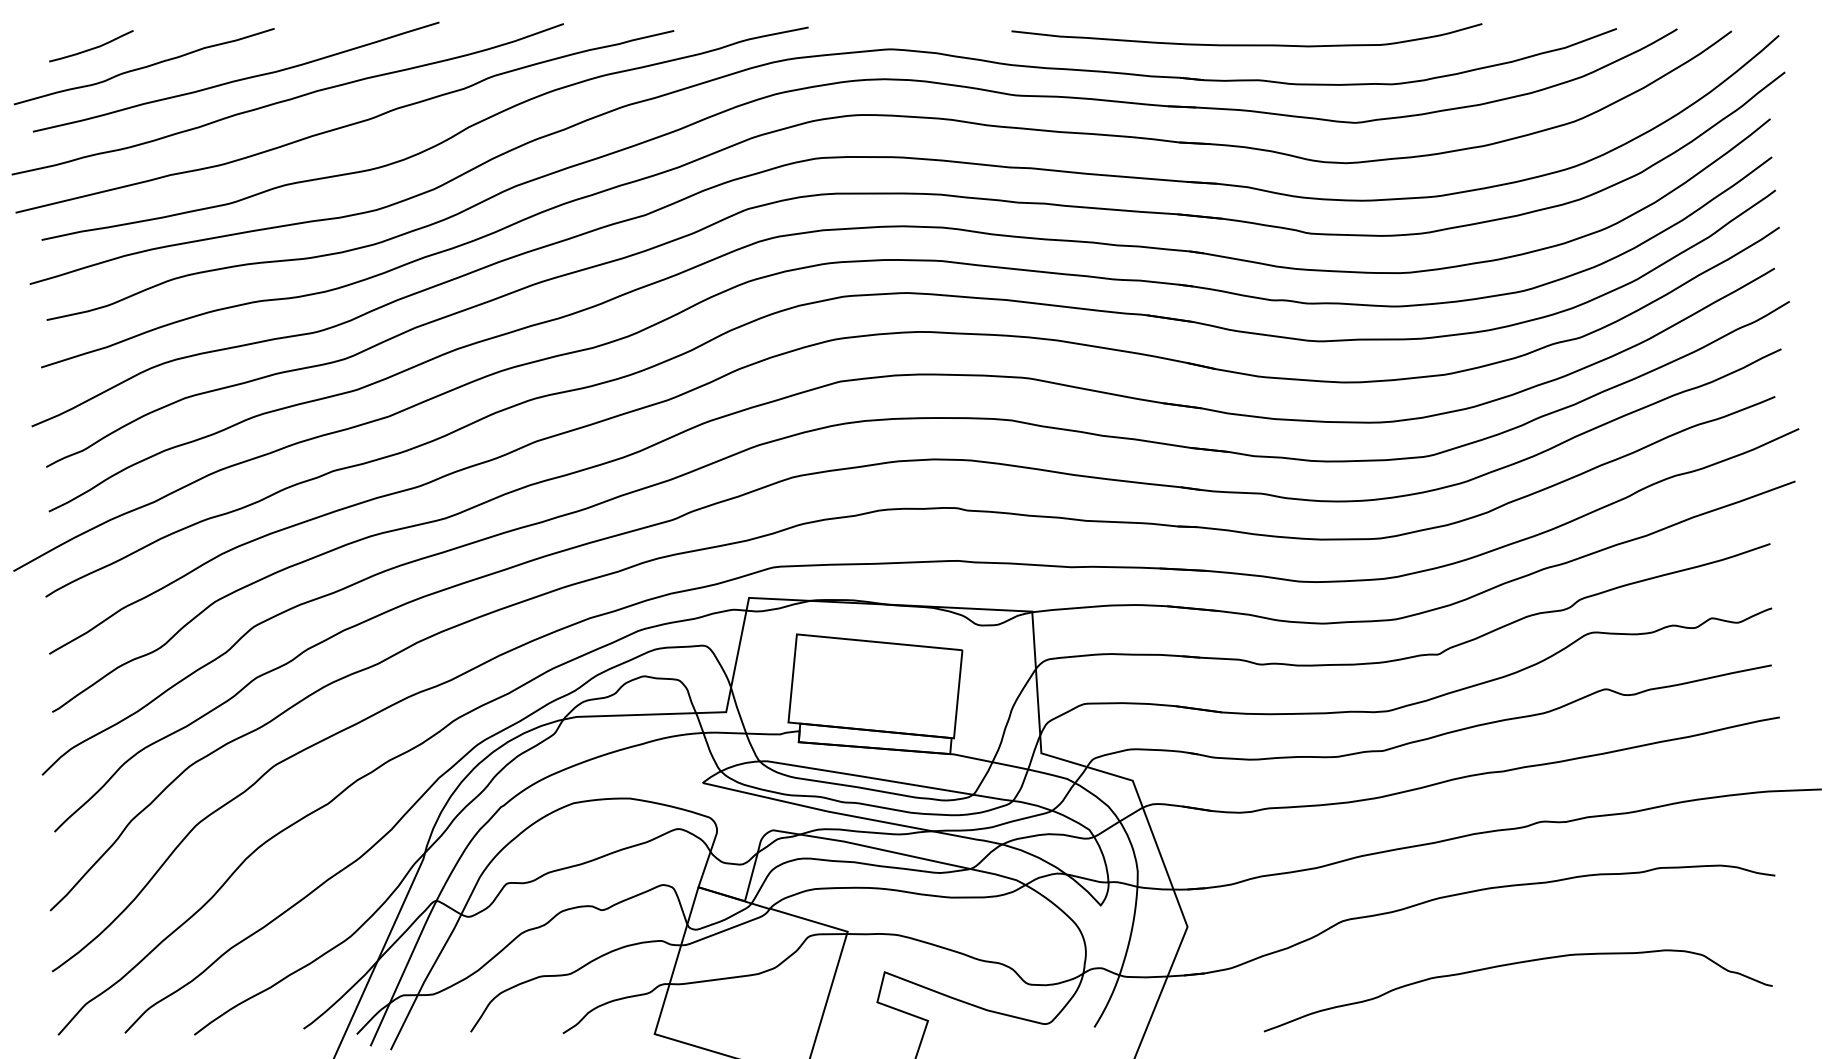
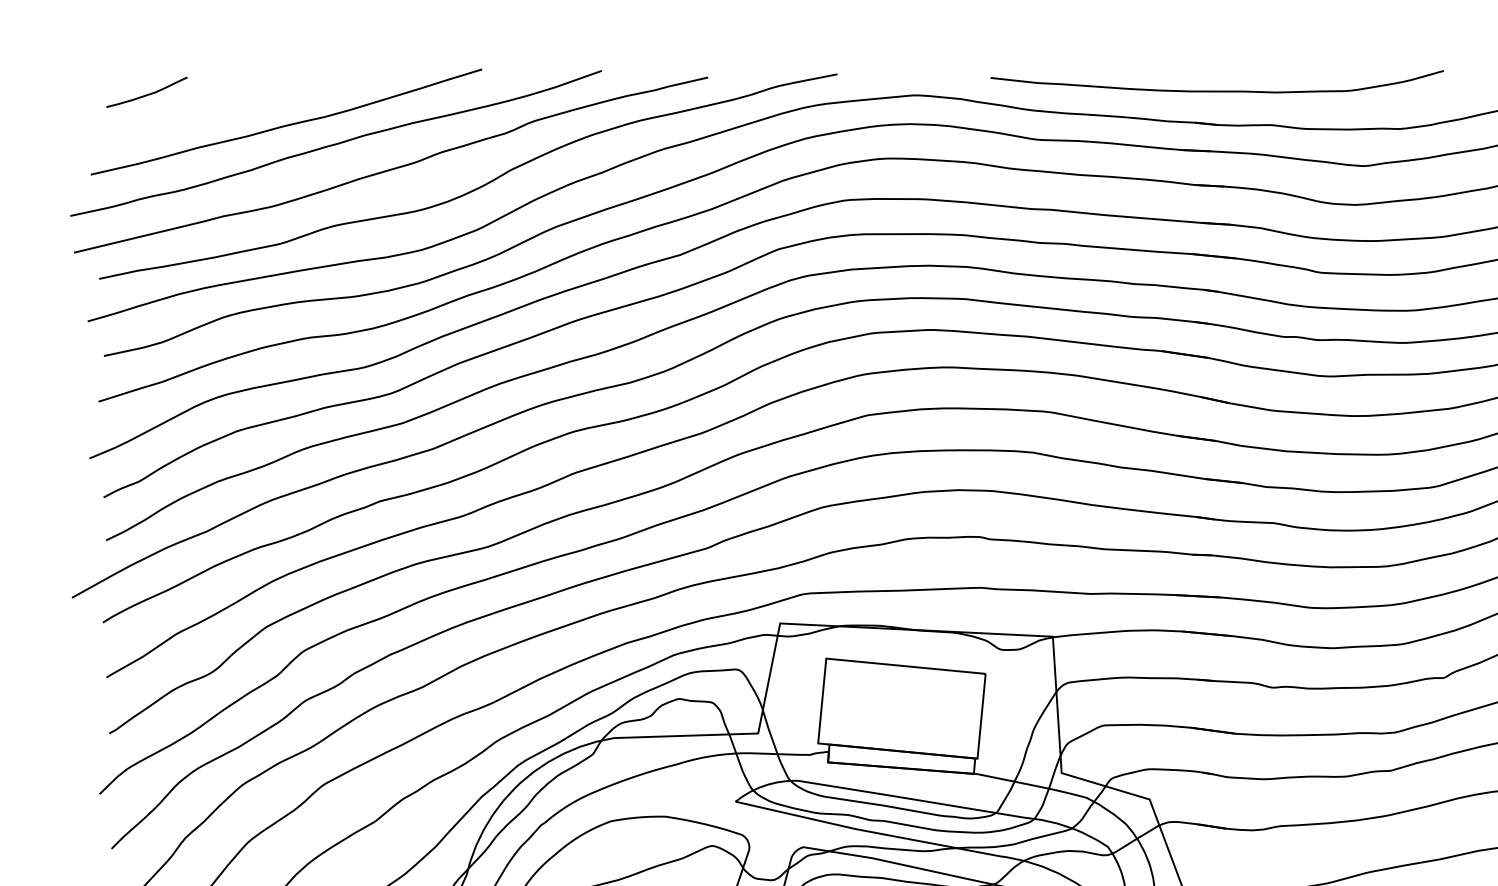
curve: (1246, 44) -> (1216, 90), moved
curve: (143, 66) -> (197, 111), removed

